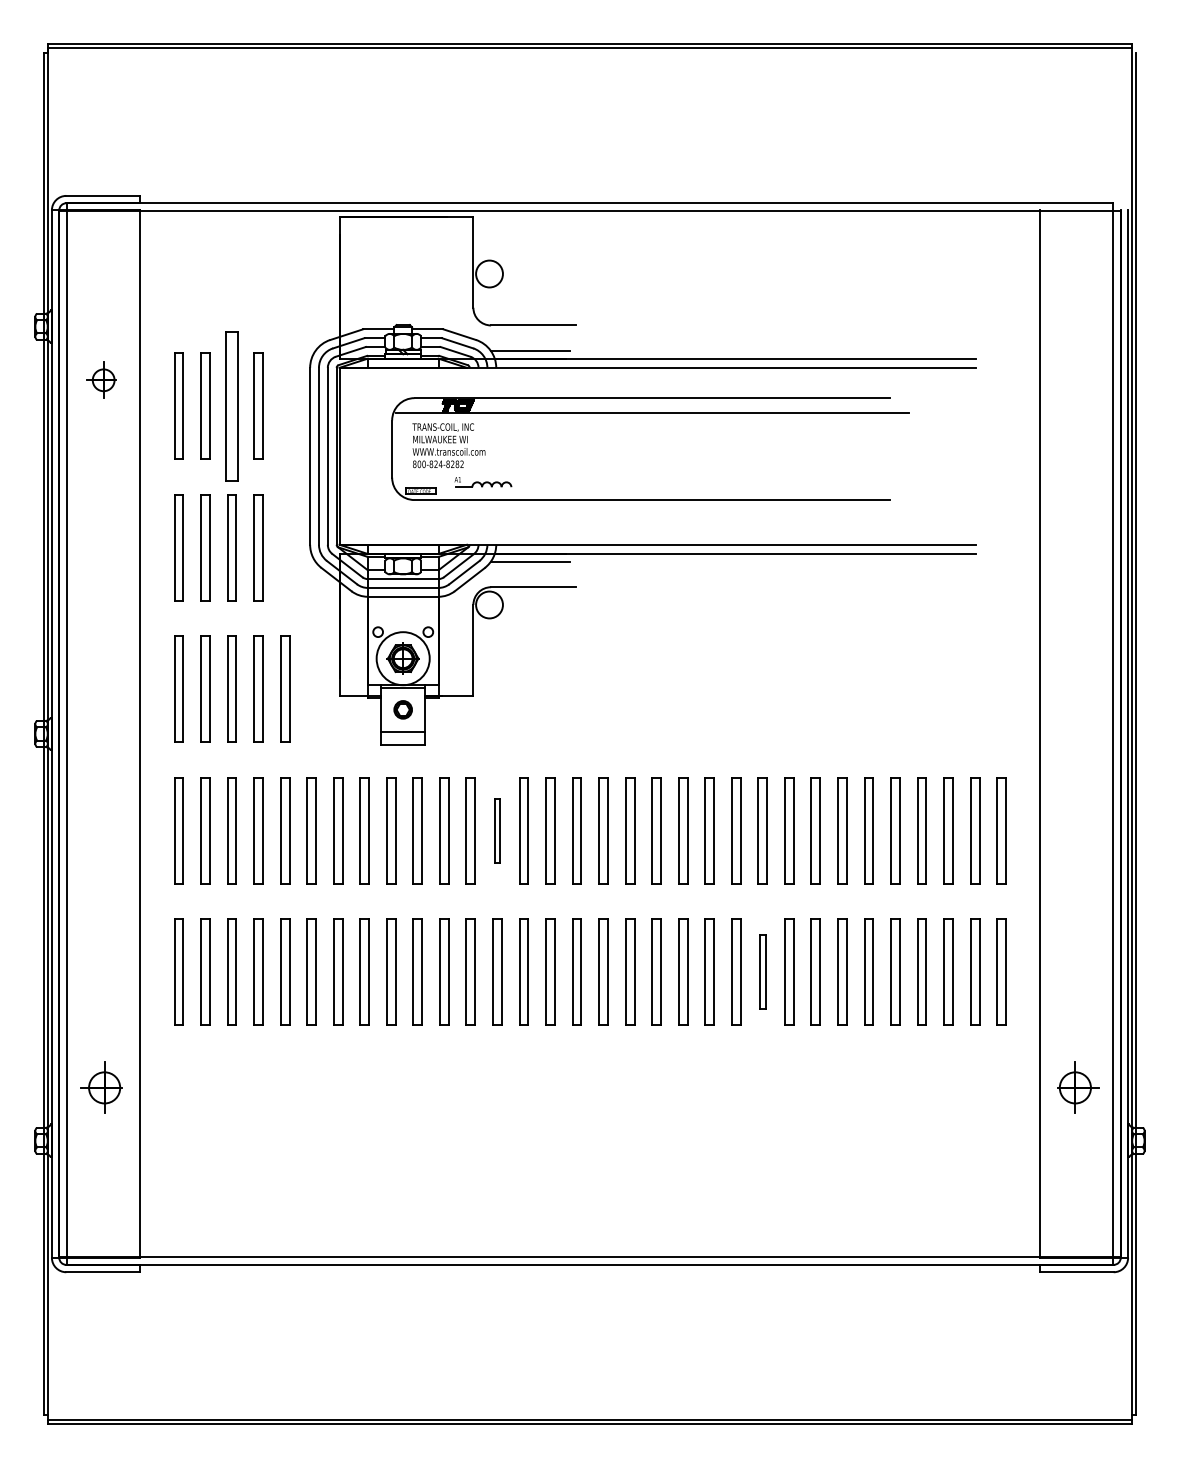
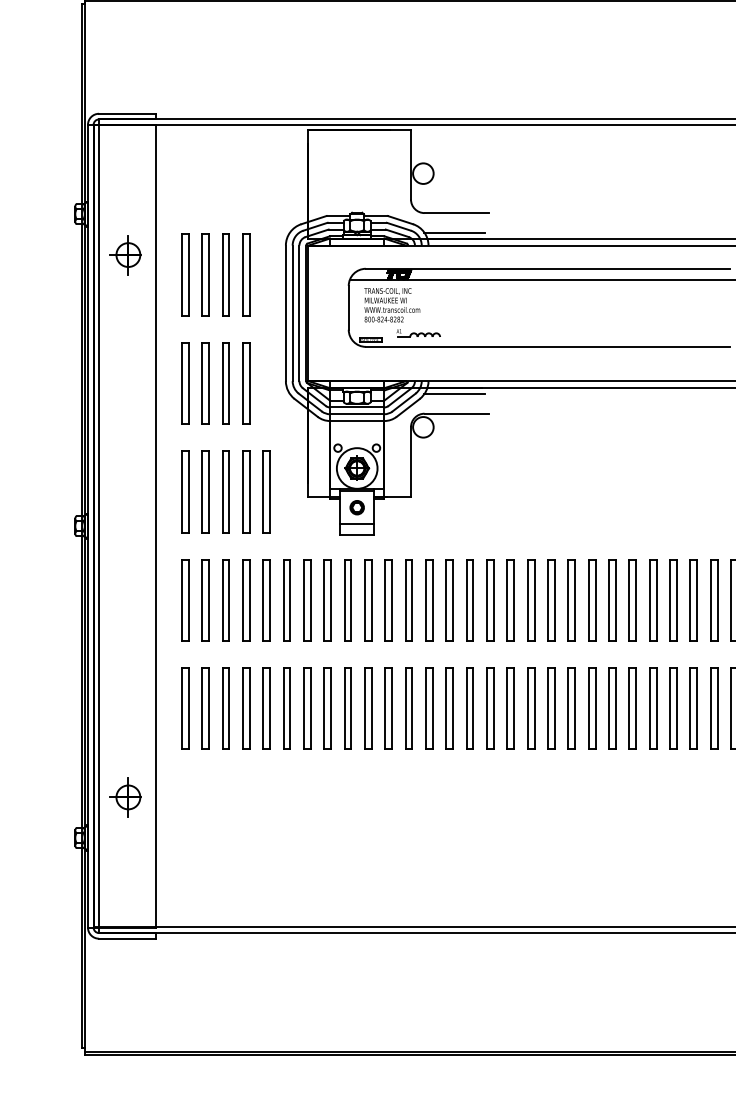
part: (101, 380) -> (125, 255), size x1.43
part: (231, 405) -> (225, 274), size x0.71
part: (497, 830) -> (429, 600), size x1.67
part: (762, 971) -> (632, 708), size x1.43

